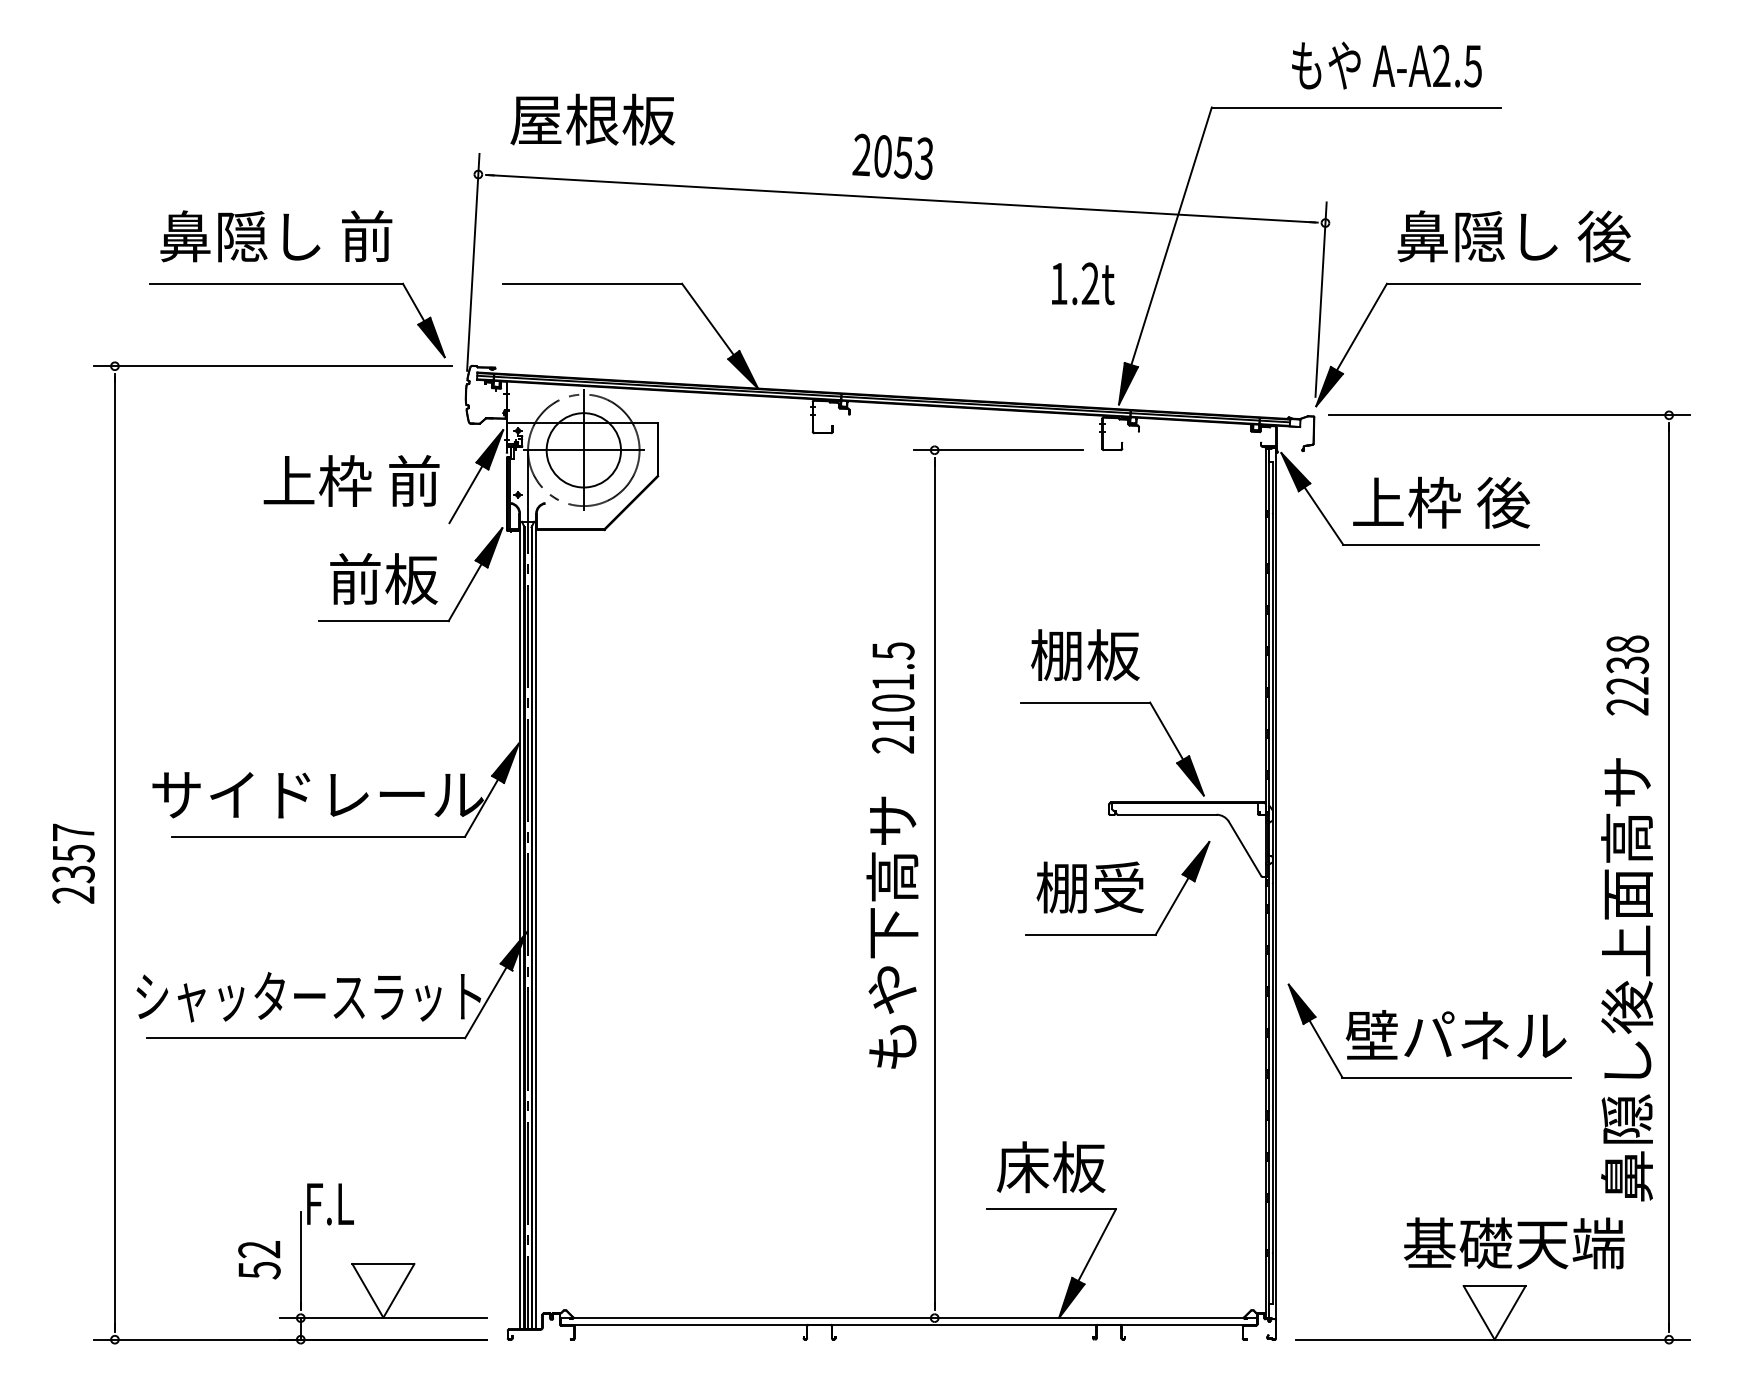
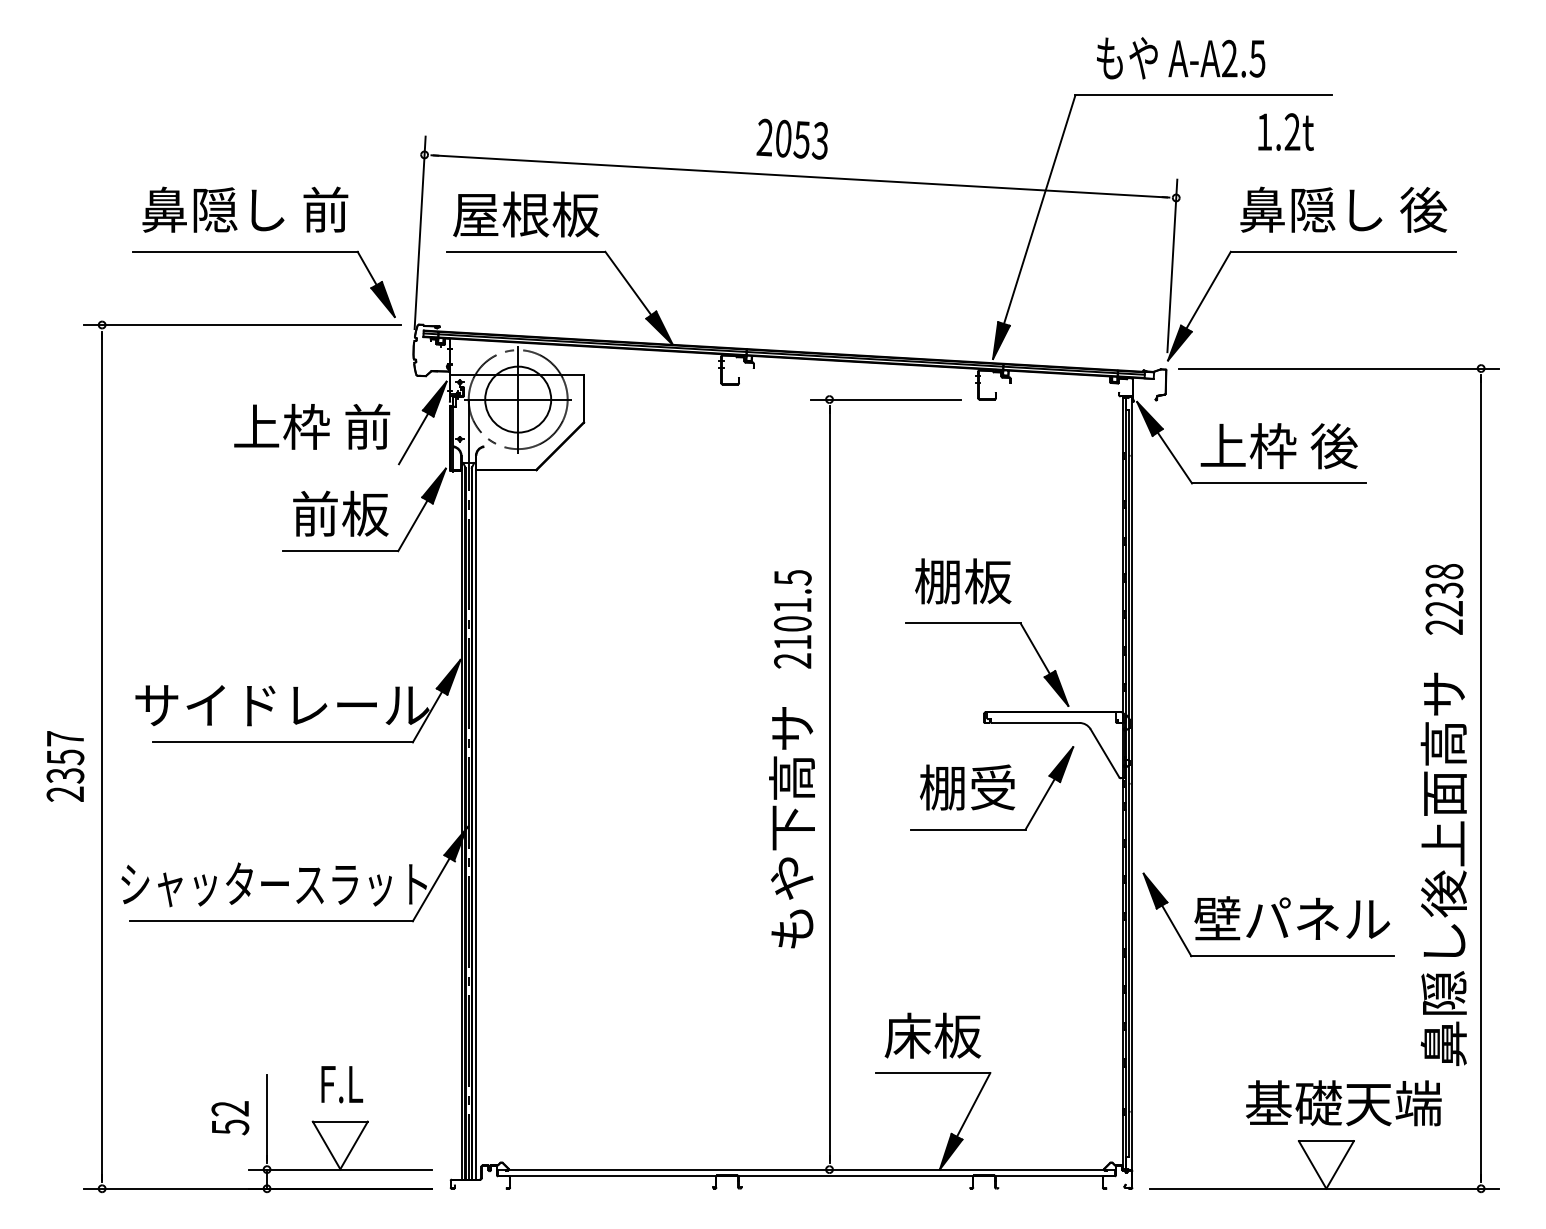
text: (1386, 65) -> (1180, 58), moved
text: (592, 119) -> (525, 214), moved
text: (1083, 283) -> (1286, 131), moved
text: (330, 1204) -> (342, 1084), moved

